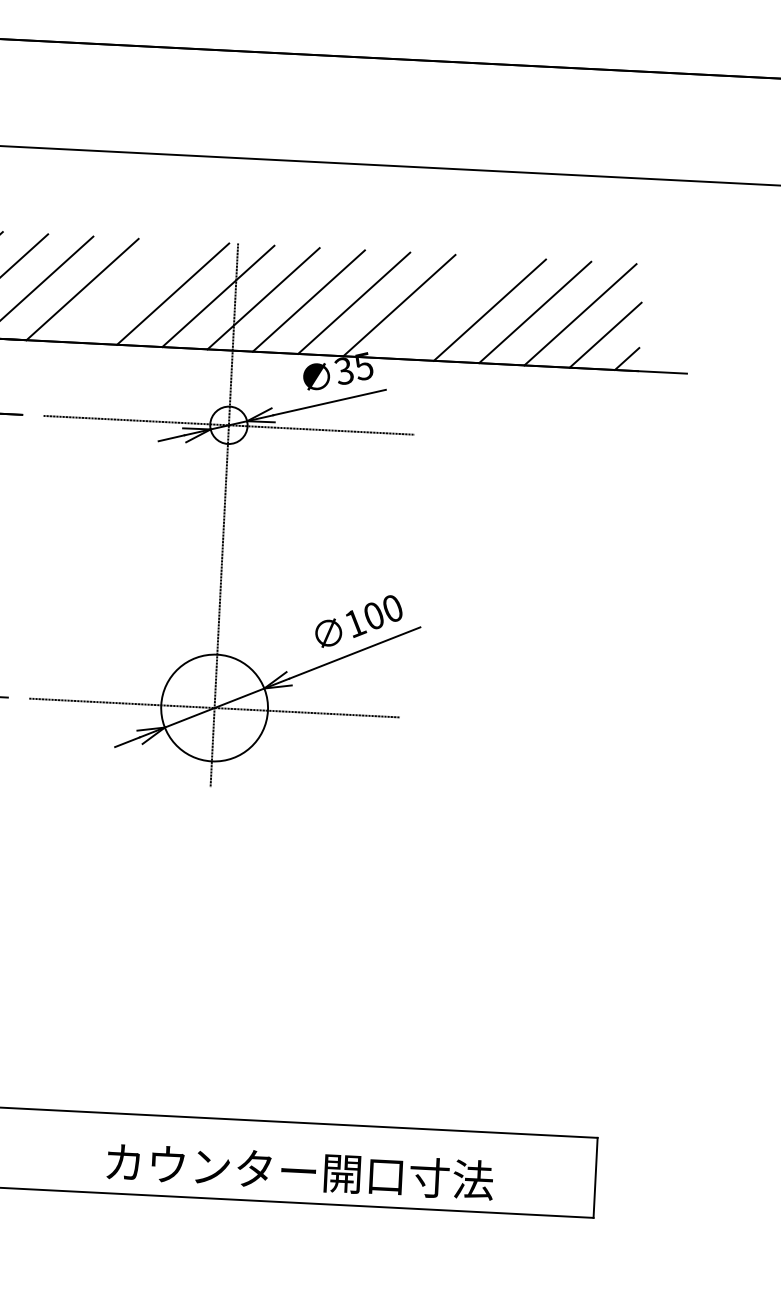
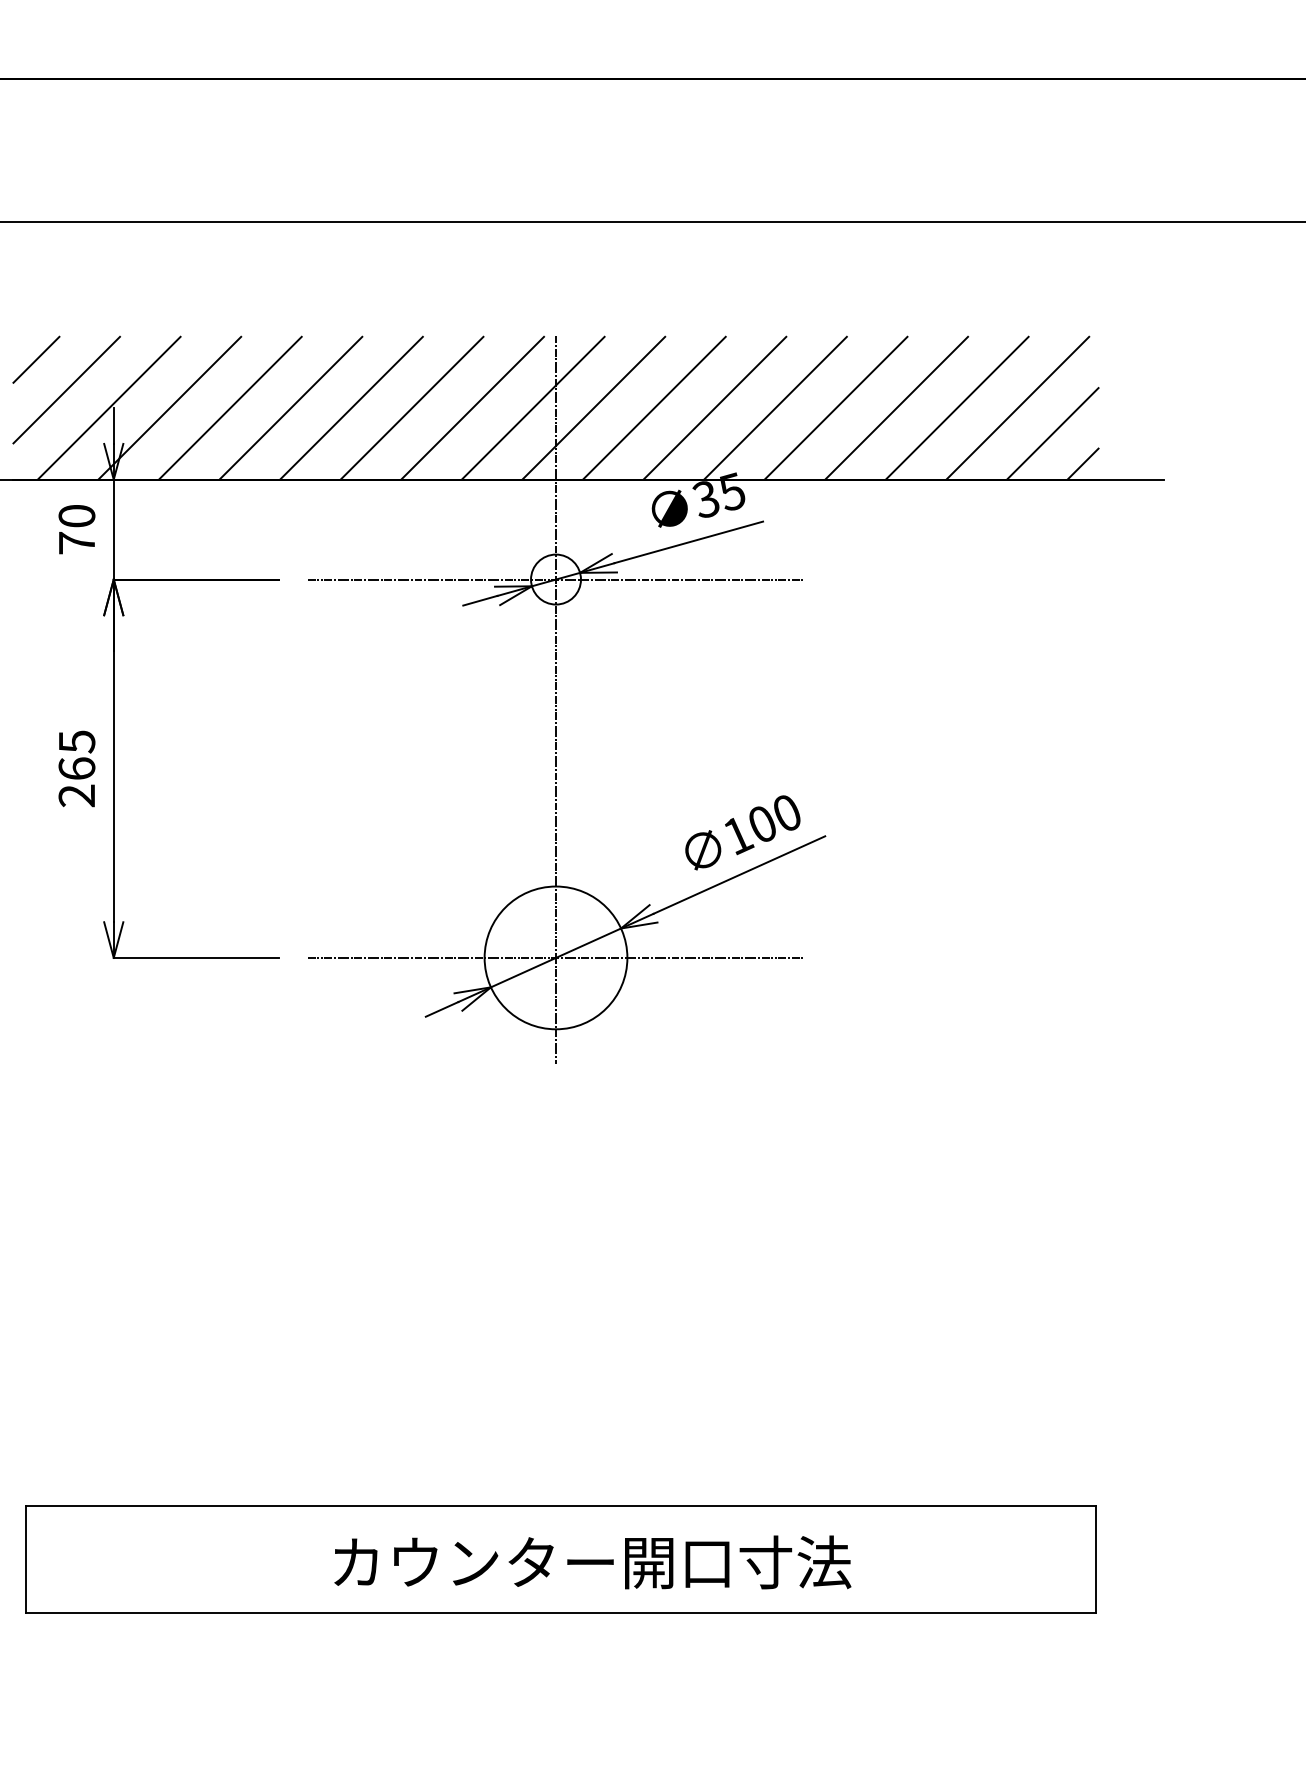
line: (127, 291) -> (411, 407), added
line: (444, 307) -> (835, 407), added
text: (300, 1171) -> (592, 1562), moved

